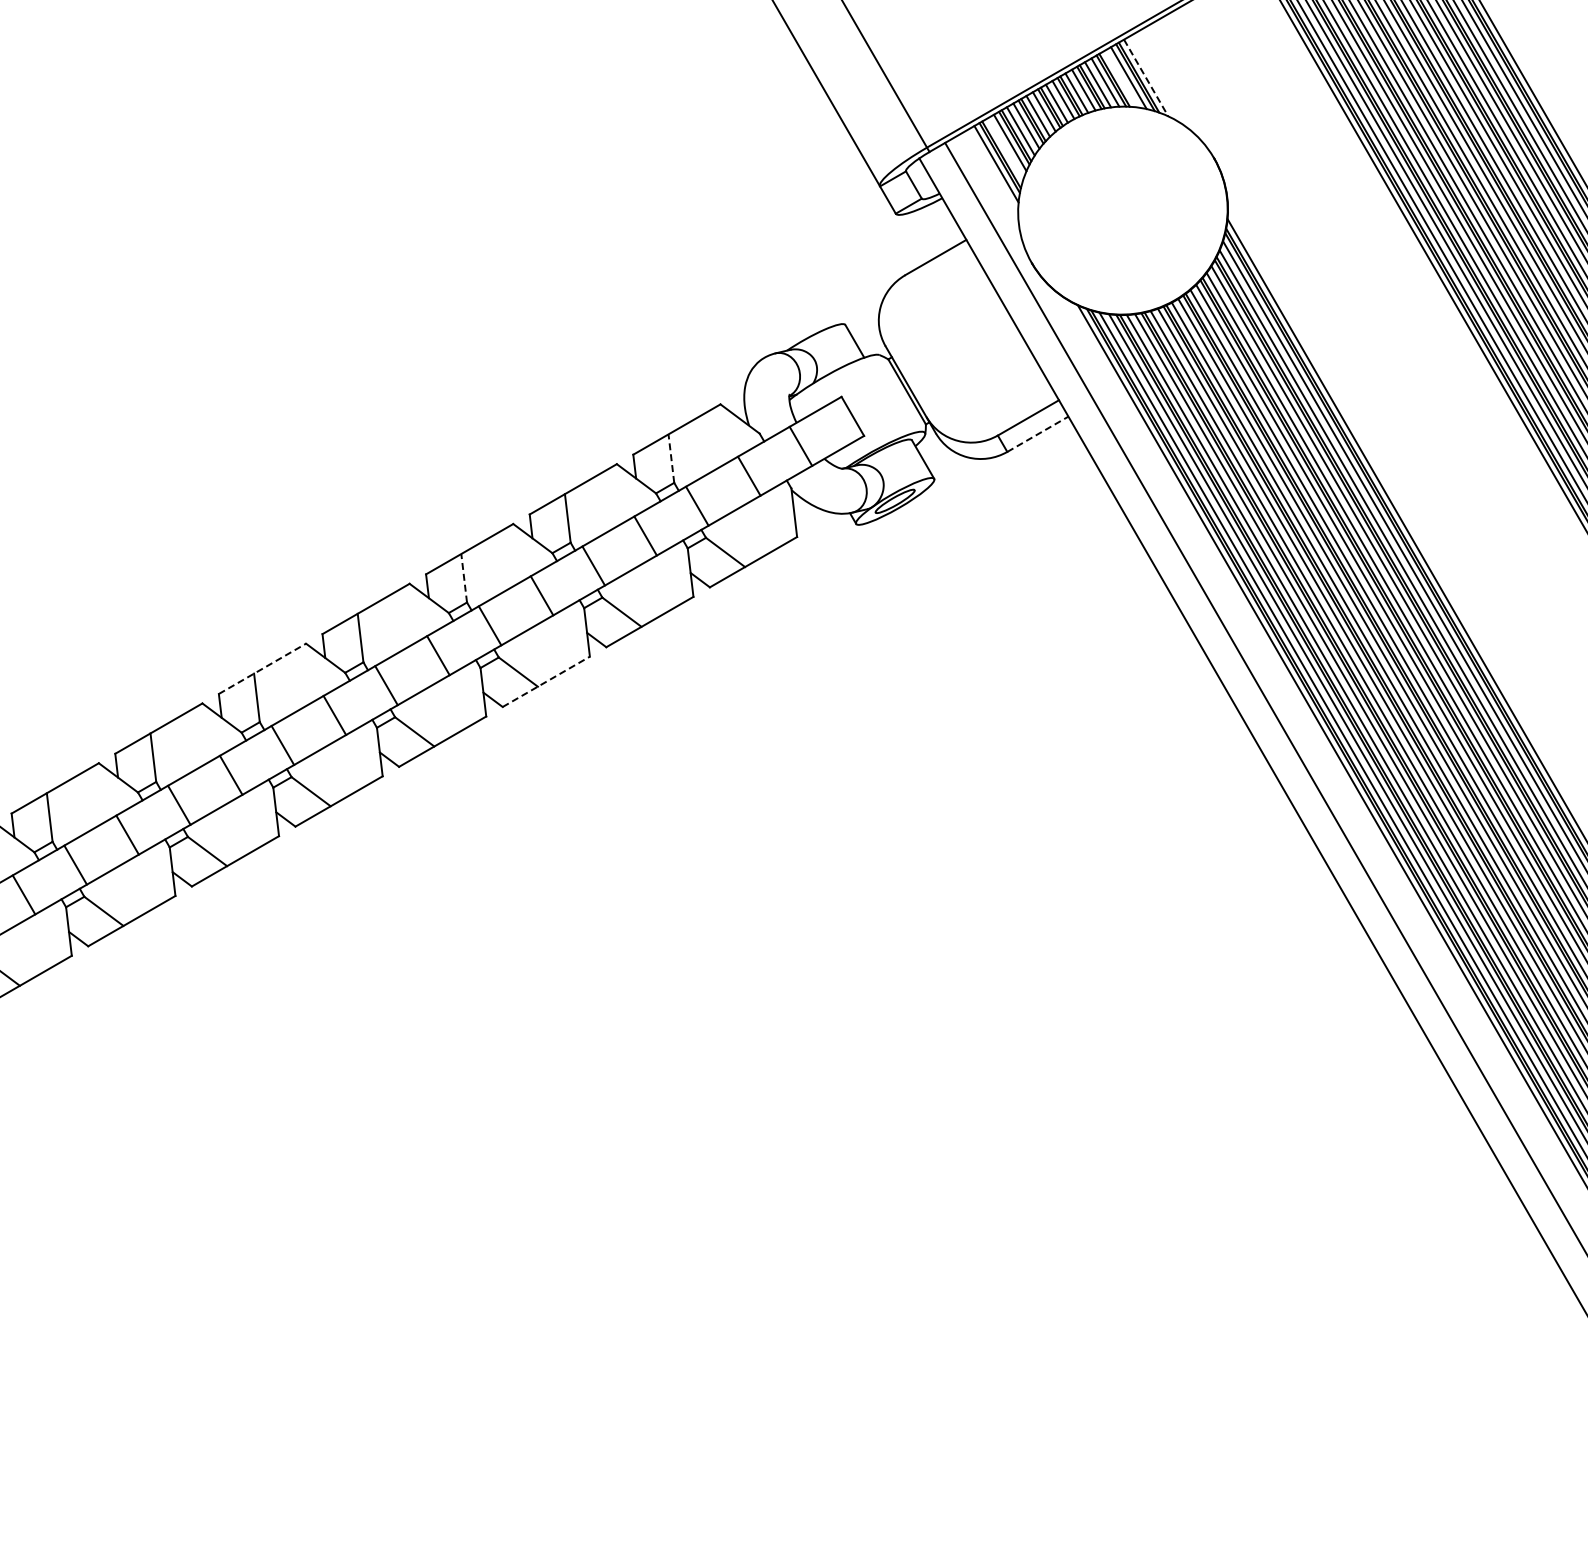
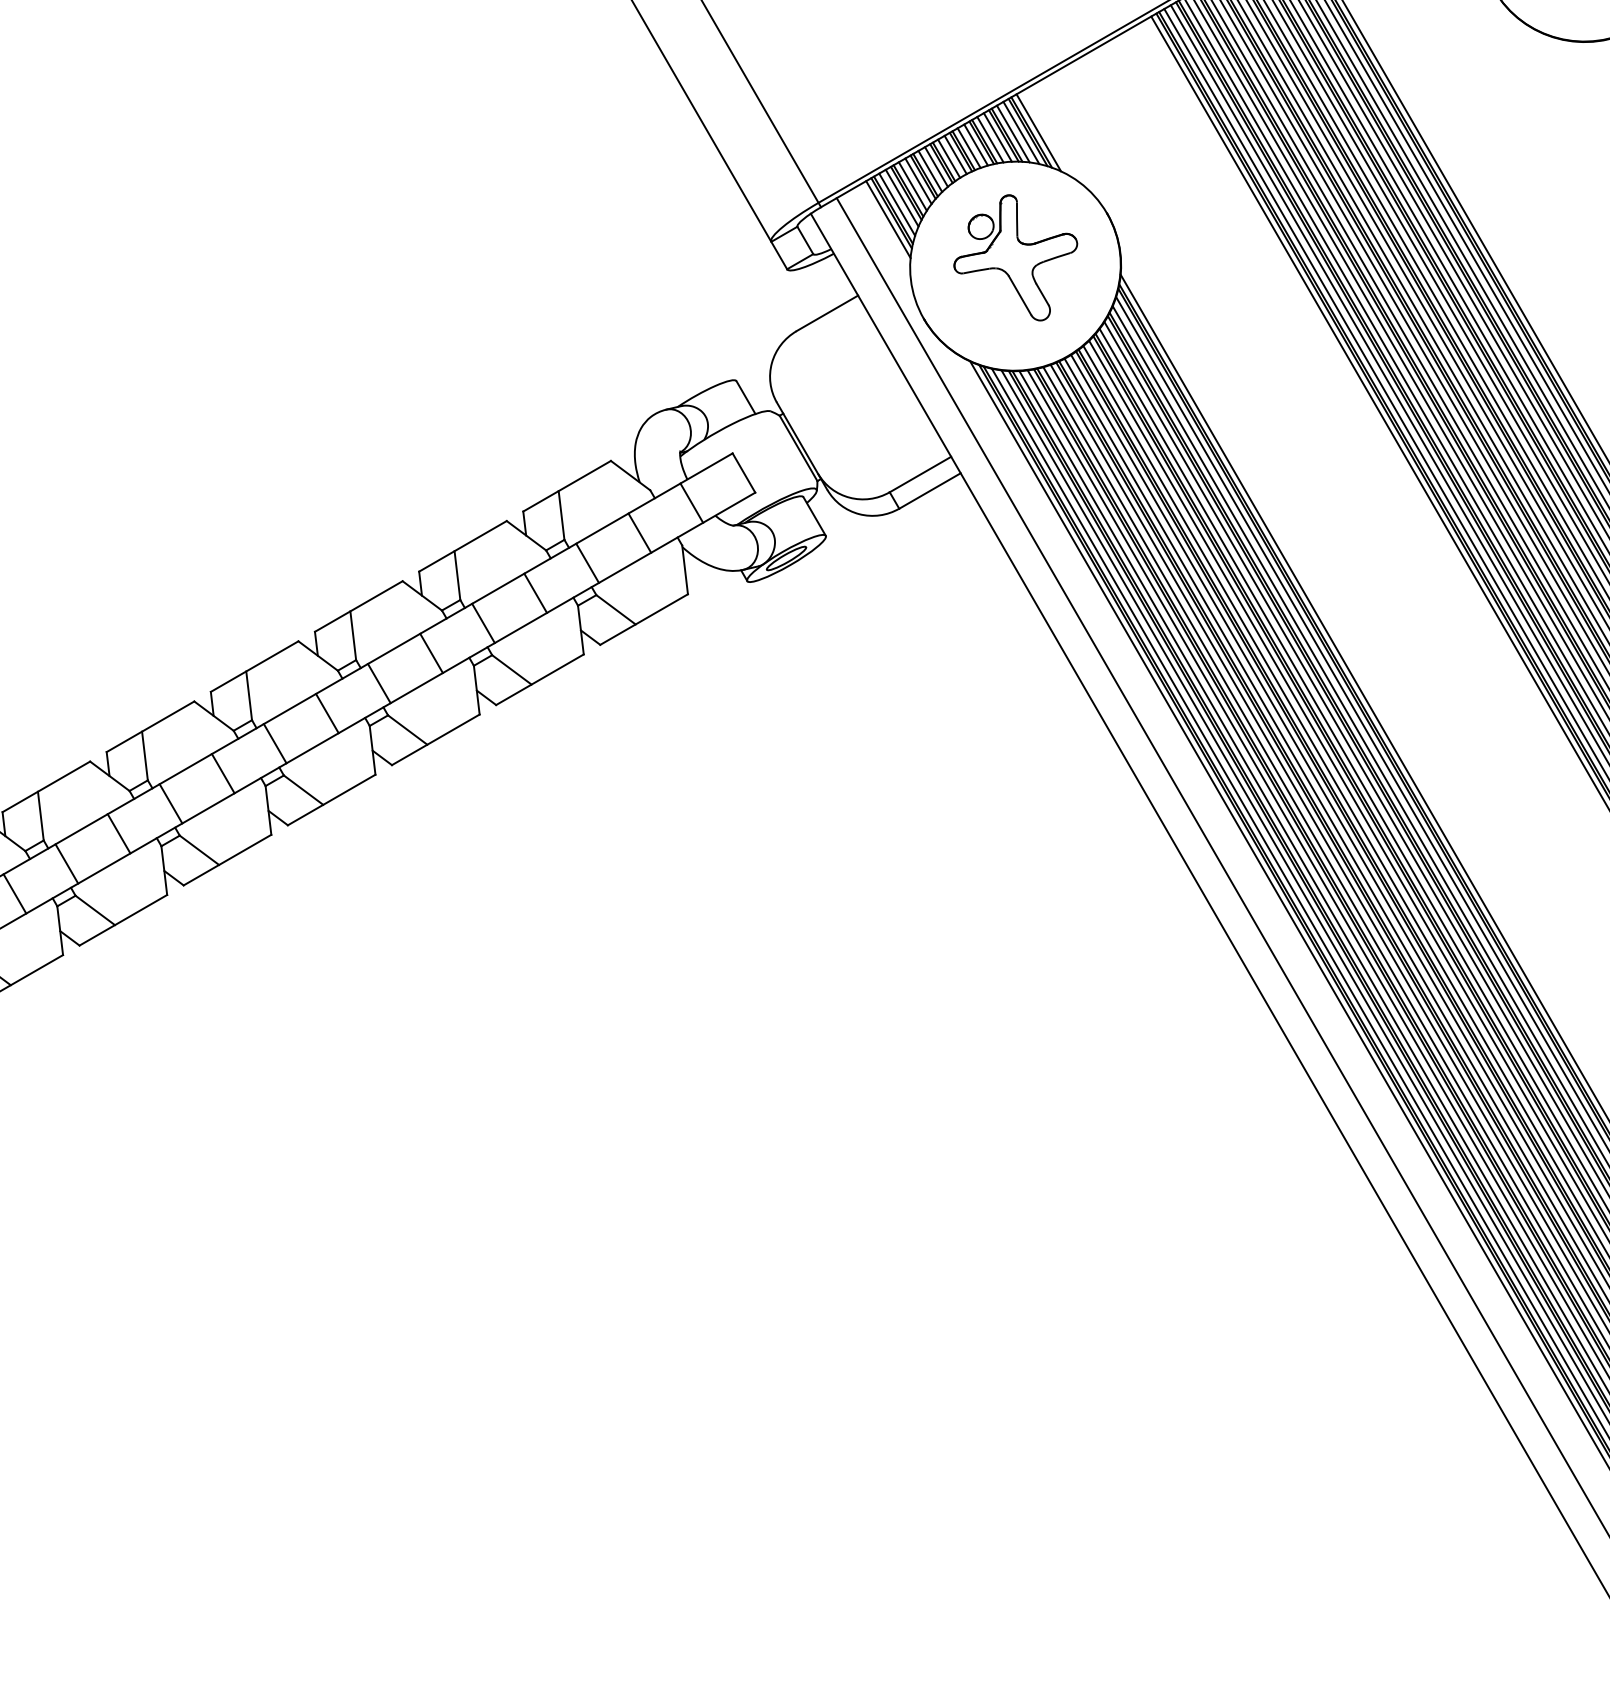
line: (1119, 78) -> (1012, 133), added
line: (1146, 78) -> (1039, 133), dashed -> solid
line: (1005, 149) -> (897, 204), added
part: (1122, 201) -> (1015, 257), added
line: (1038, 433) -> (930, 490), dashed -> solid
line: (671, 458) -> (561, 515), dashed -> solid
line: (464, 578) -> (353, 635), dashed -> solid
line: (262, 668) -> (150, 726), dashed -> solid
line: (545, 681) -> (435, 739), dashed -> solid

